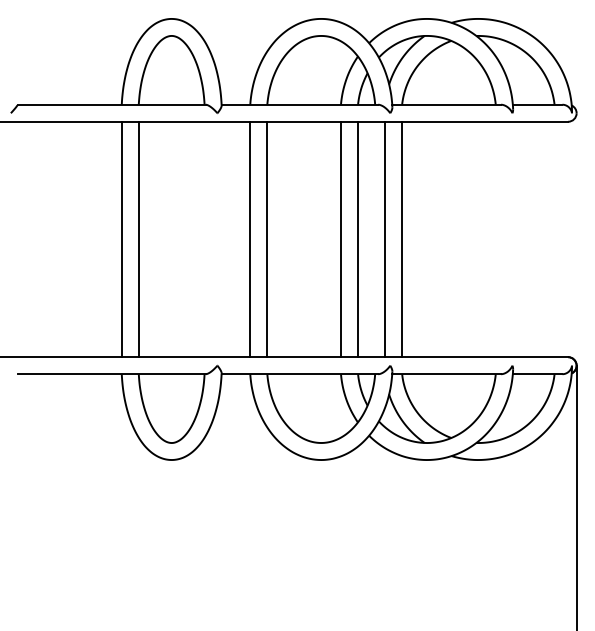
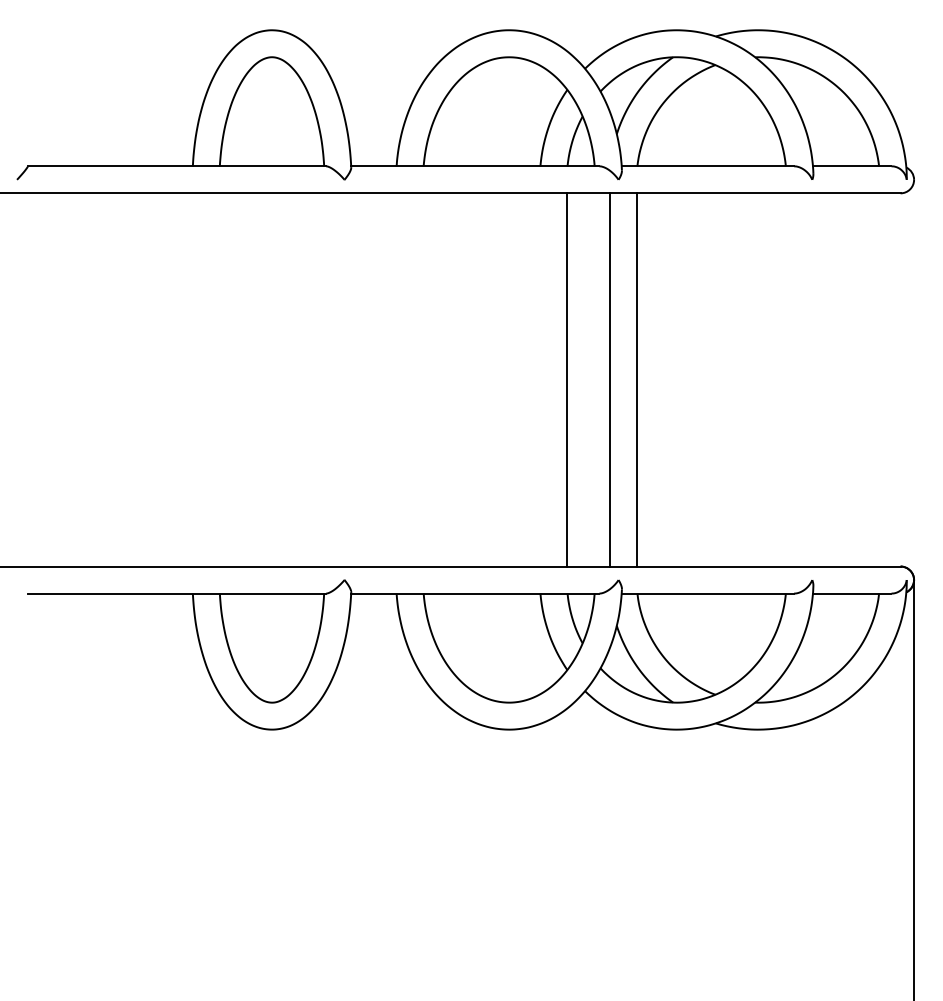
line: (121, 239) -> (192, 379), removed
line: (138, 239) -> (219, 379), removed
line: (249, 239) -> (395, 379), removed
line: (266, 239) -> (422, 379), removed
line: (340, 239) -> (539, 379), removed

